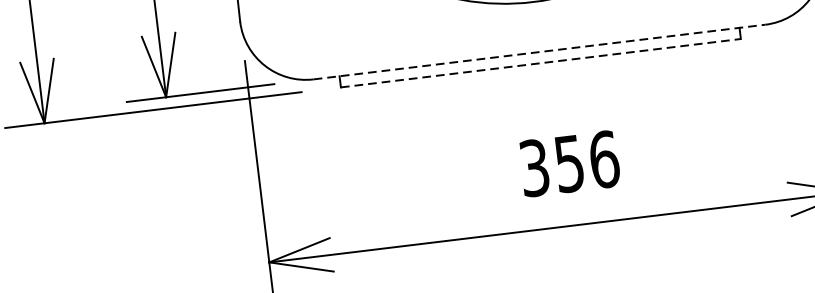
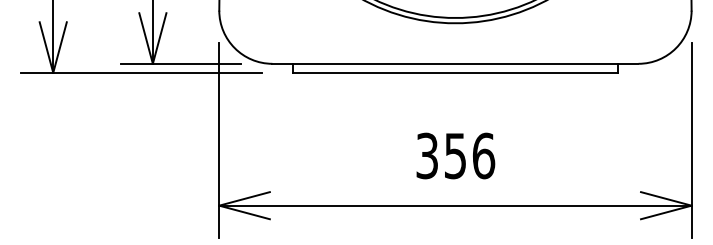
line: (539, 51) -> (455, 63), dashed -> solid
line: (540, 62) -> (455, 72), dashed -> solid
text: (569, 163) -> (455, 155), moved

